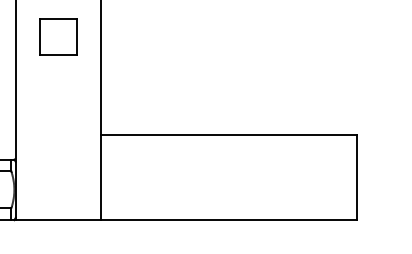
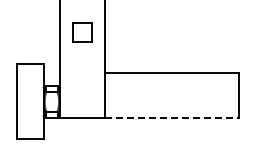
part: (58, 36) -> (82, 32), moved
line: (230, 219) -> (172, 117), solid -> dashed

